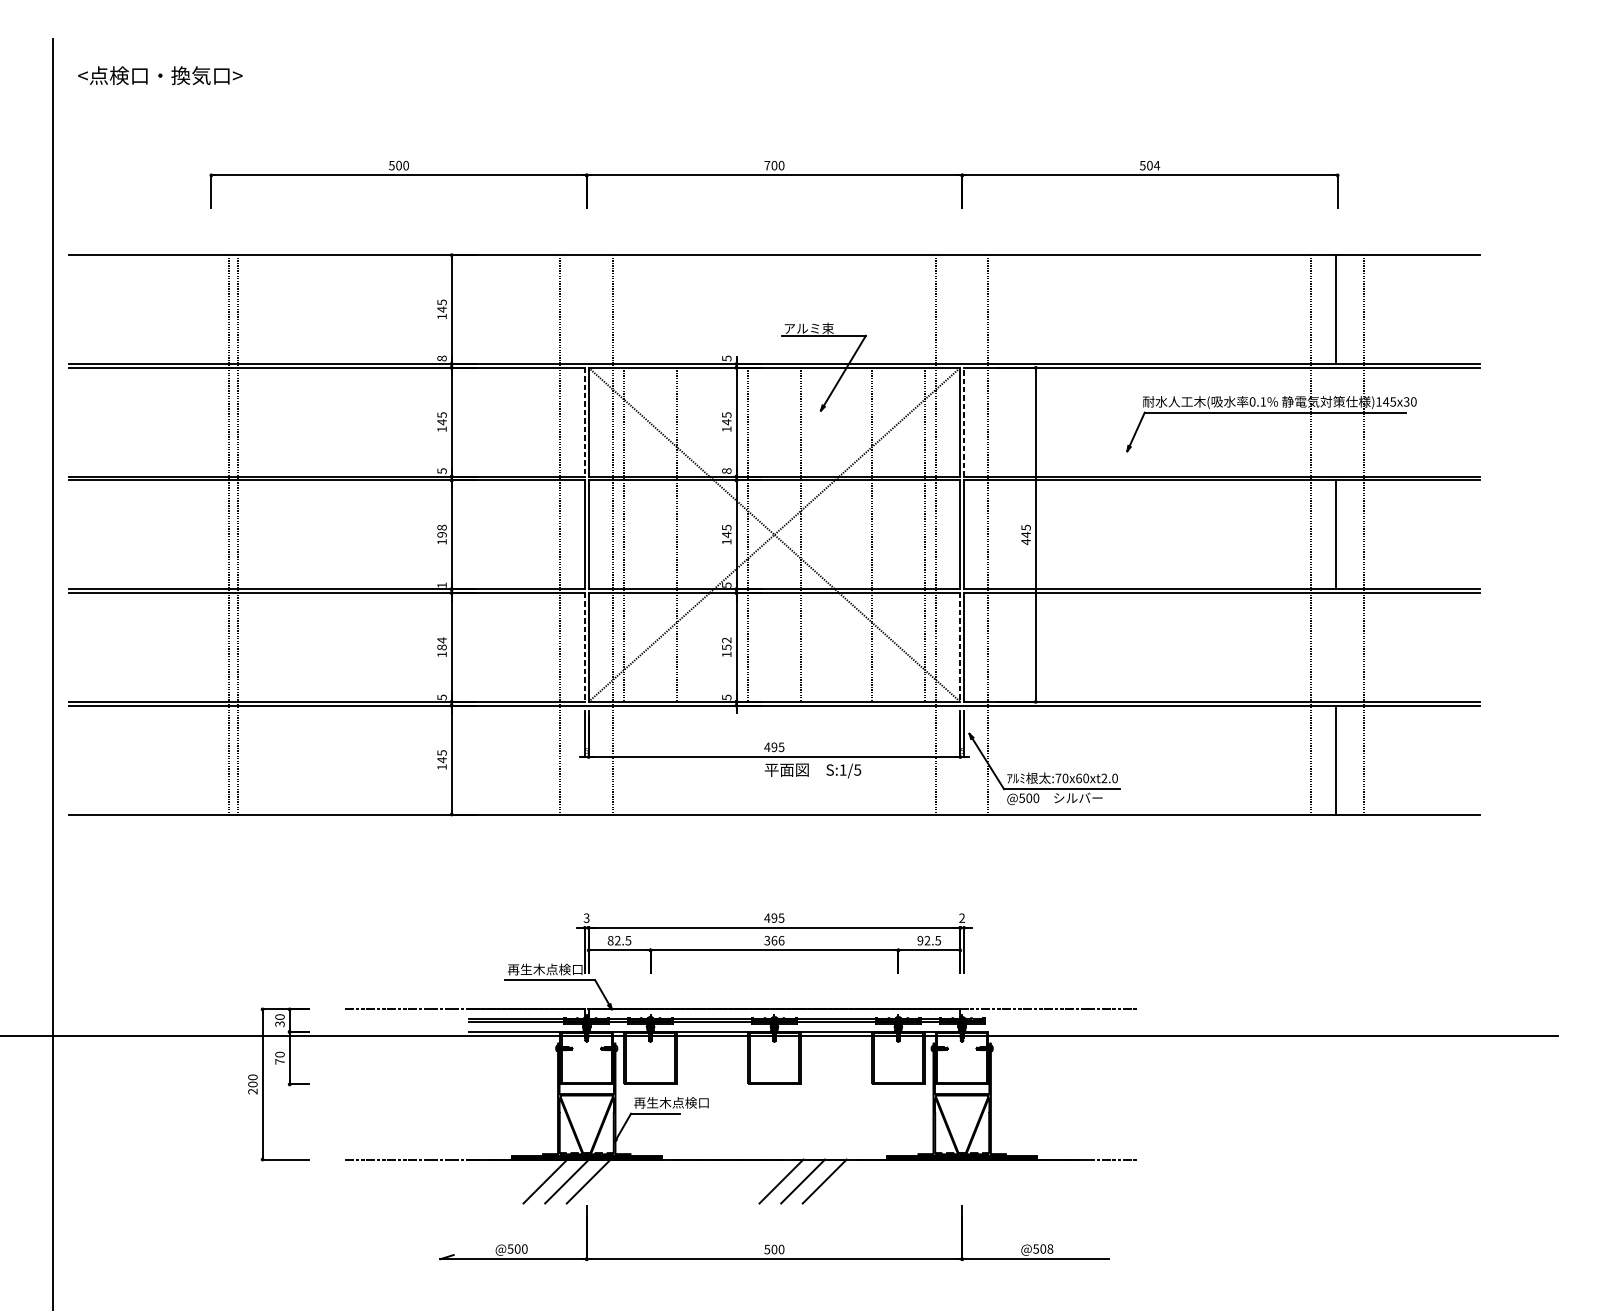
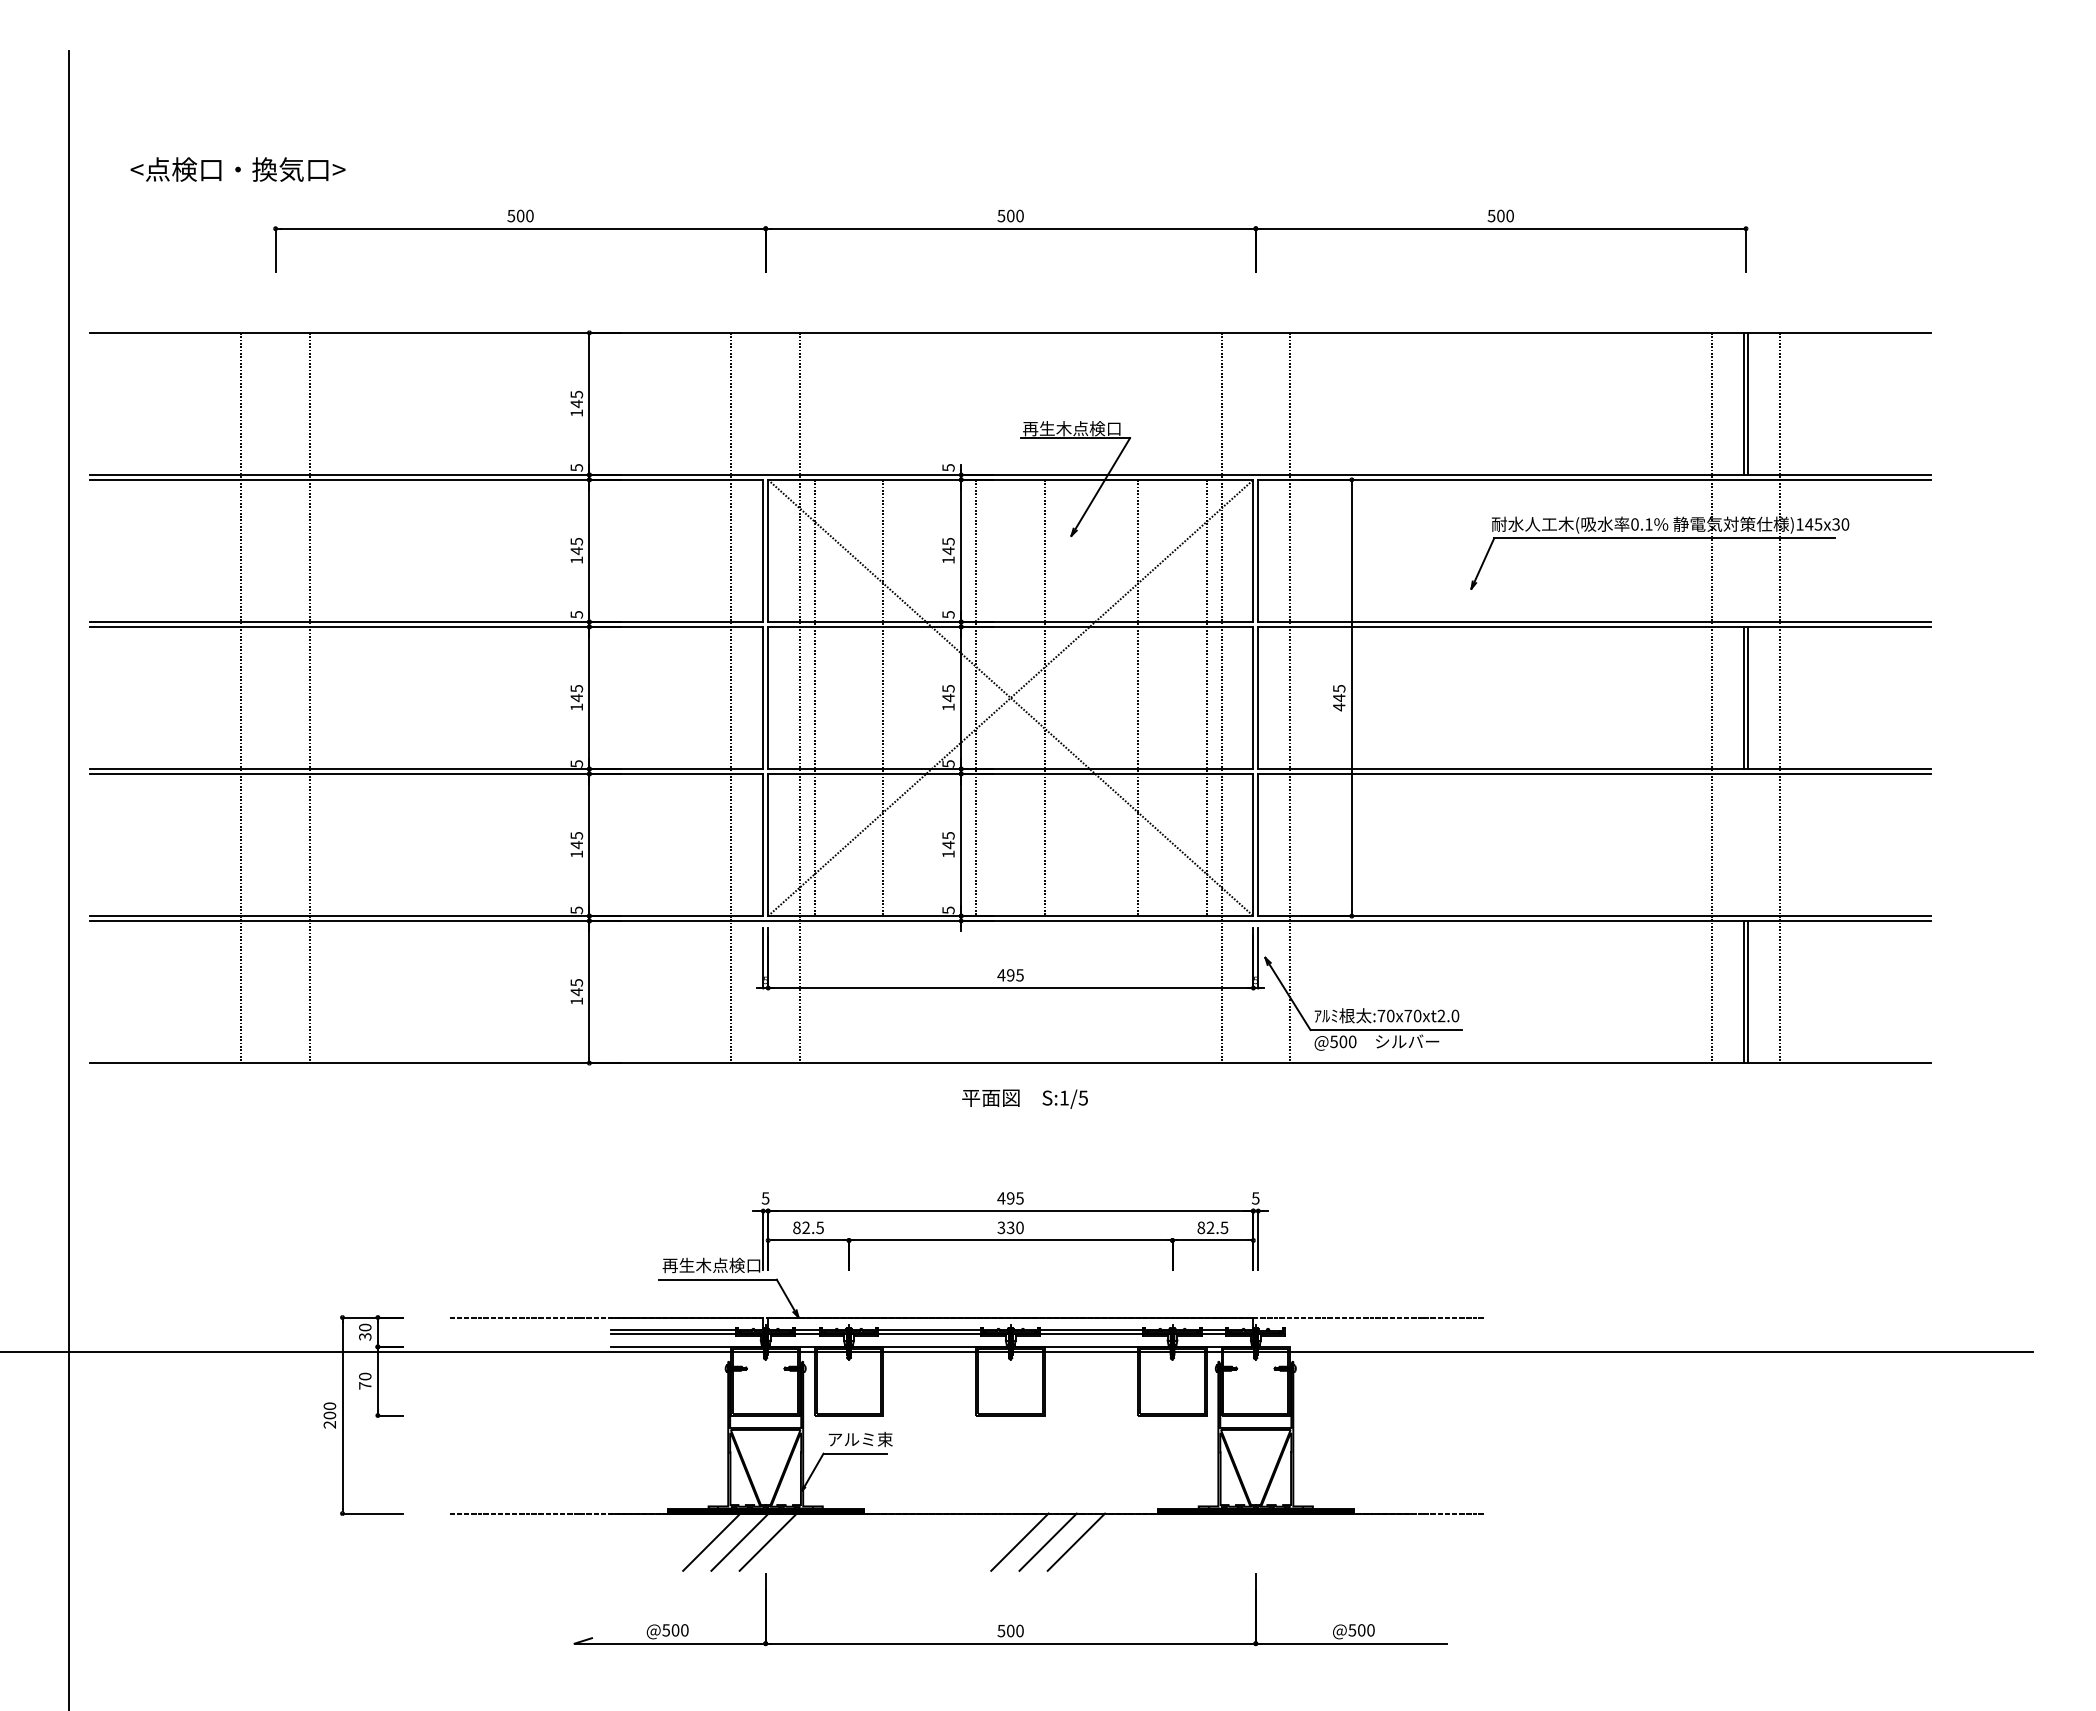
text: (159, 75) -> (237, 169), moved
text: (1157, 165) -> (1510, 215), 504 -> 500
text: (767, 166) -> (1001, 216), 700 -> 500
line: (1339, 309) -> (1748, 403), added
text: (821, 328) -> (1071, 428), アルミ束 -> 再生木点検口
text: (441, 358) -> (576, 467), 8 -> 5
line: (964, 421) -> (1258, 550), dashed -> solid
line: (585, 422) -> (763, 551), dashed -> solid
text: (726, 470) -> (948, 614), 8 -> 5
text: (441, 531) -> (576, 693), 198 -> 145
line: (228, 534) -> (241, 697), moved
line: (1339, 534) -> (1748, 697), added
text: (441, 585) -> (576, 763), 1 -> 5
text: (441, 644) -> (576, 840), 184 -> 145
text: (726, 644) -> (948, 840), 152 -> 145
line: (585, 647) -> (763, 845), dashed -> solid
line: (960, 647) -> (1253, 845), dashed -> solid
line: (1339, 760) -> (1748, 992), added
text: (812, 770) -> (1024, 1098), moved
text: (1079, 778) -> (1408, 1015), :70x60xt2.0 -> :70x70xt2.0
text: (586, 918) -> (765, 1198), 3 -> 5
text: (961, 918) -> (1255, 1198), 2 -> 5
text: (777, 940) -> (1014, 1227), 366 -> 330
text: (920, 940) -> (1201, 1227), 92.5 -> 82.5
text: (670, 1102) -> (875, 1439), 再生木点検口 -> アルミ束
text: (1050, 1249) -> (1370, 1630), @508 -> @500

